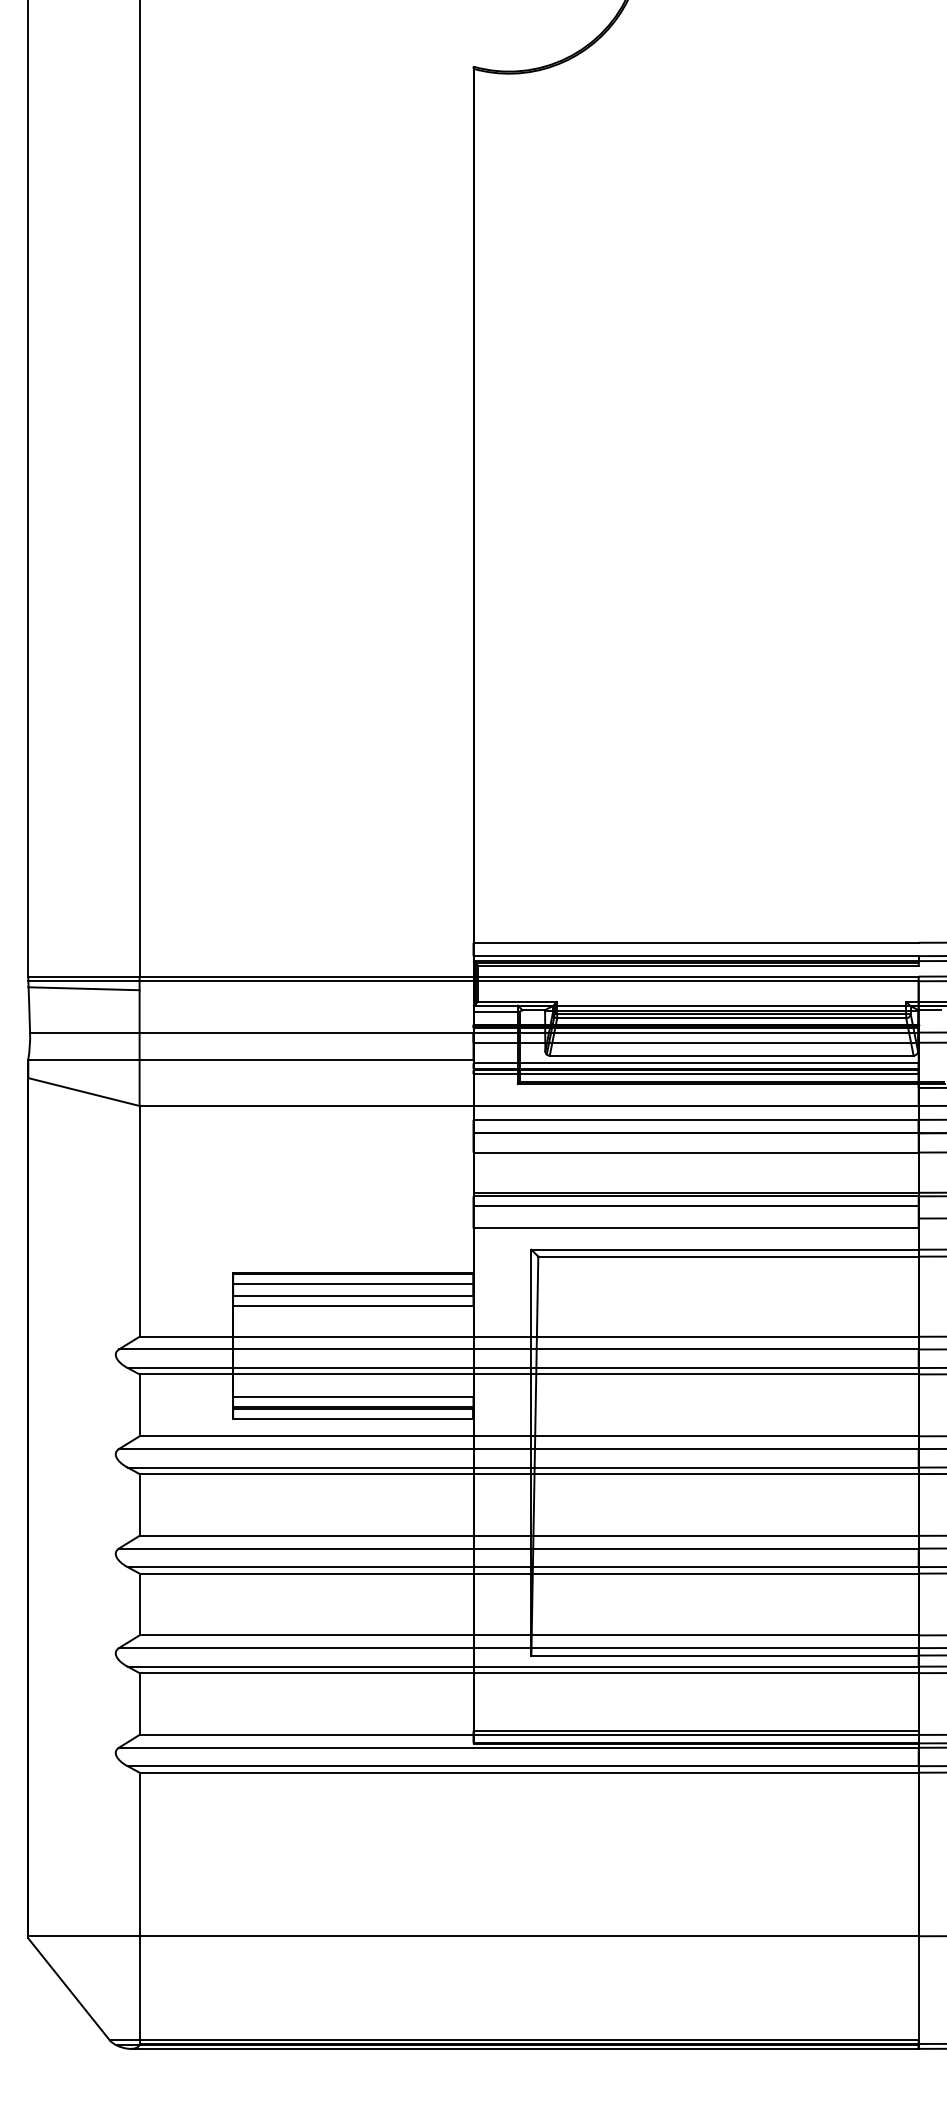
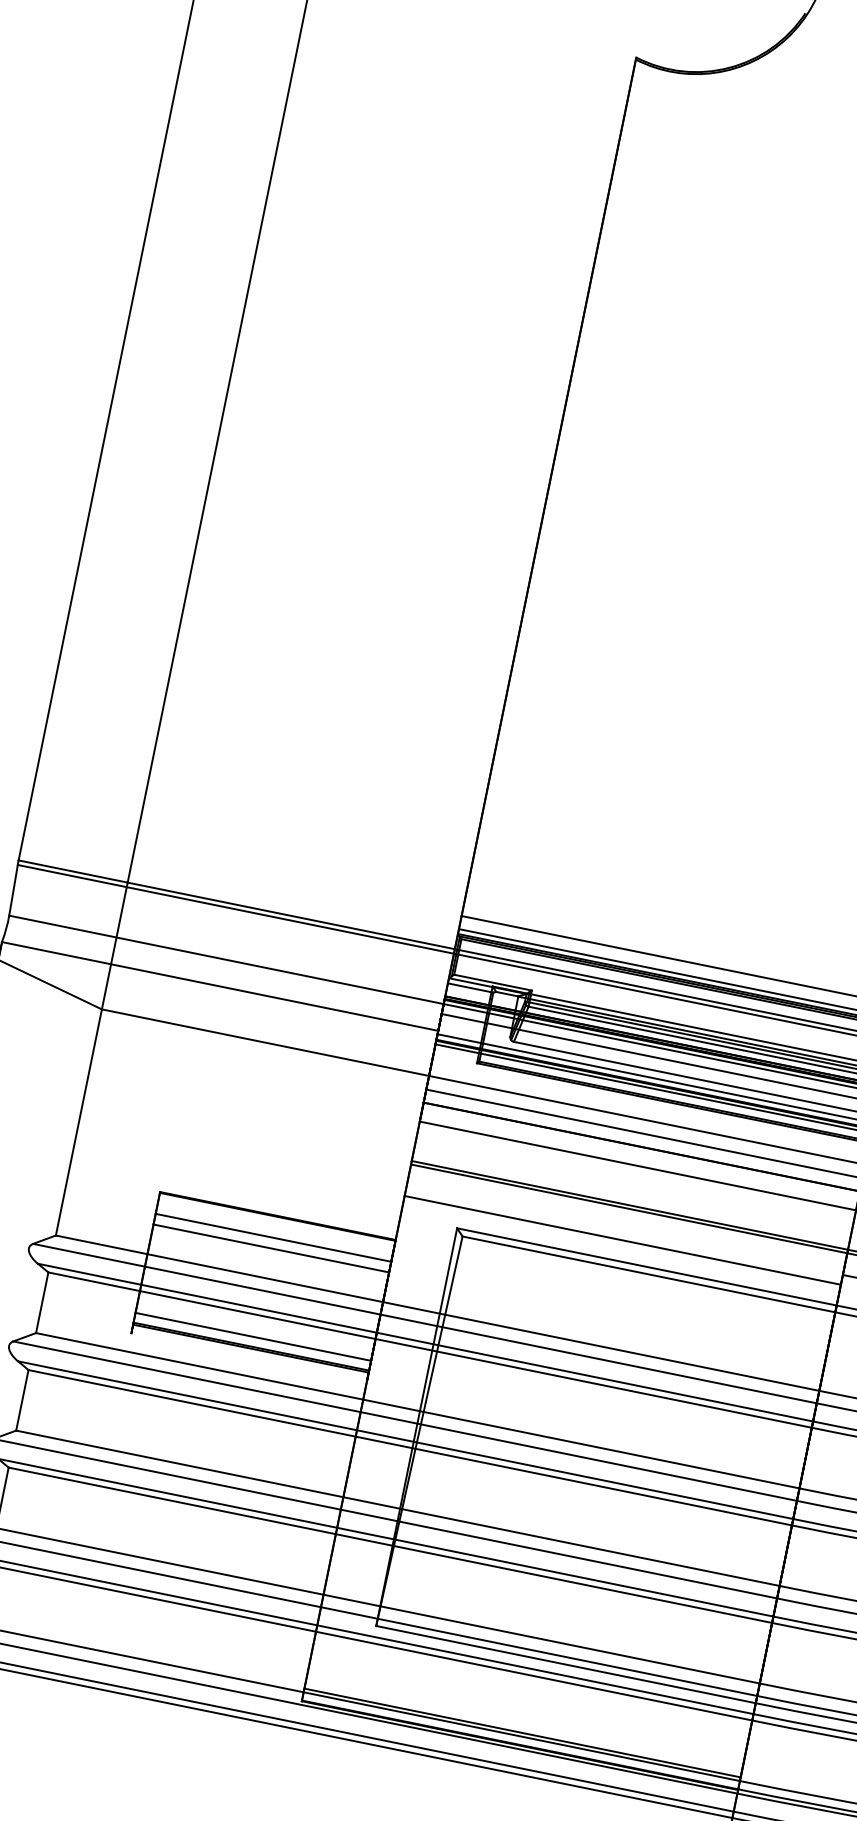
line: (83, 988) -> (70, 883), removed
line: (695, 1206) -> (626, 1218), removed
line: (353, 1284) -> (275, 1226), removed
line: (353, 1418) -> (249, 1358), removed

